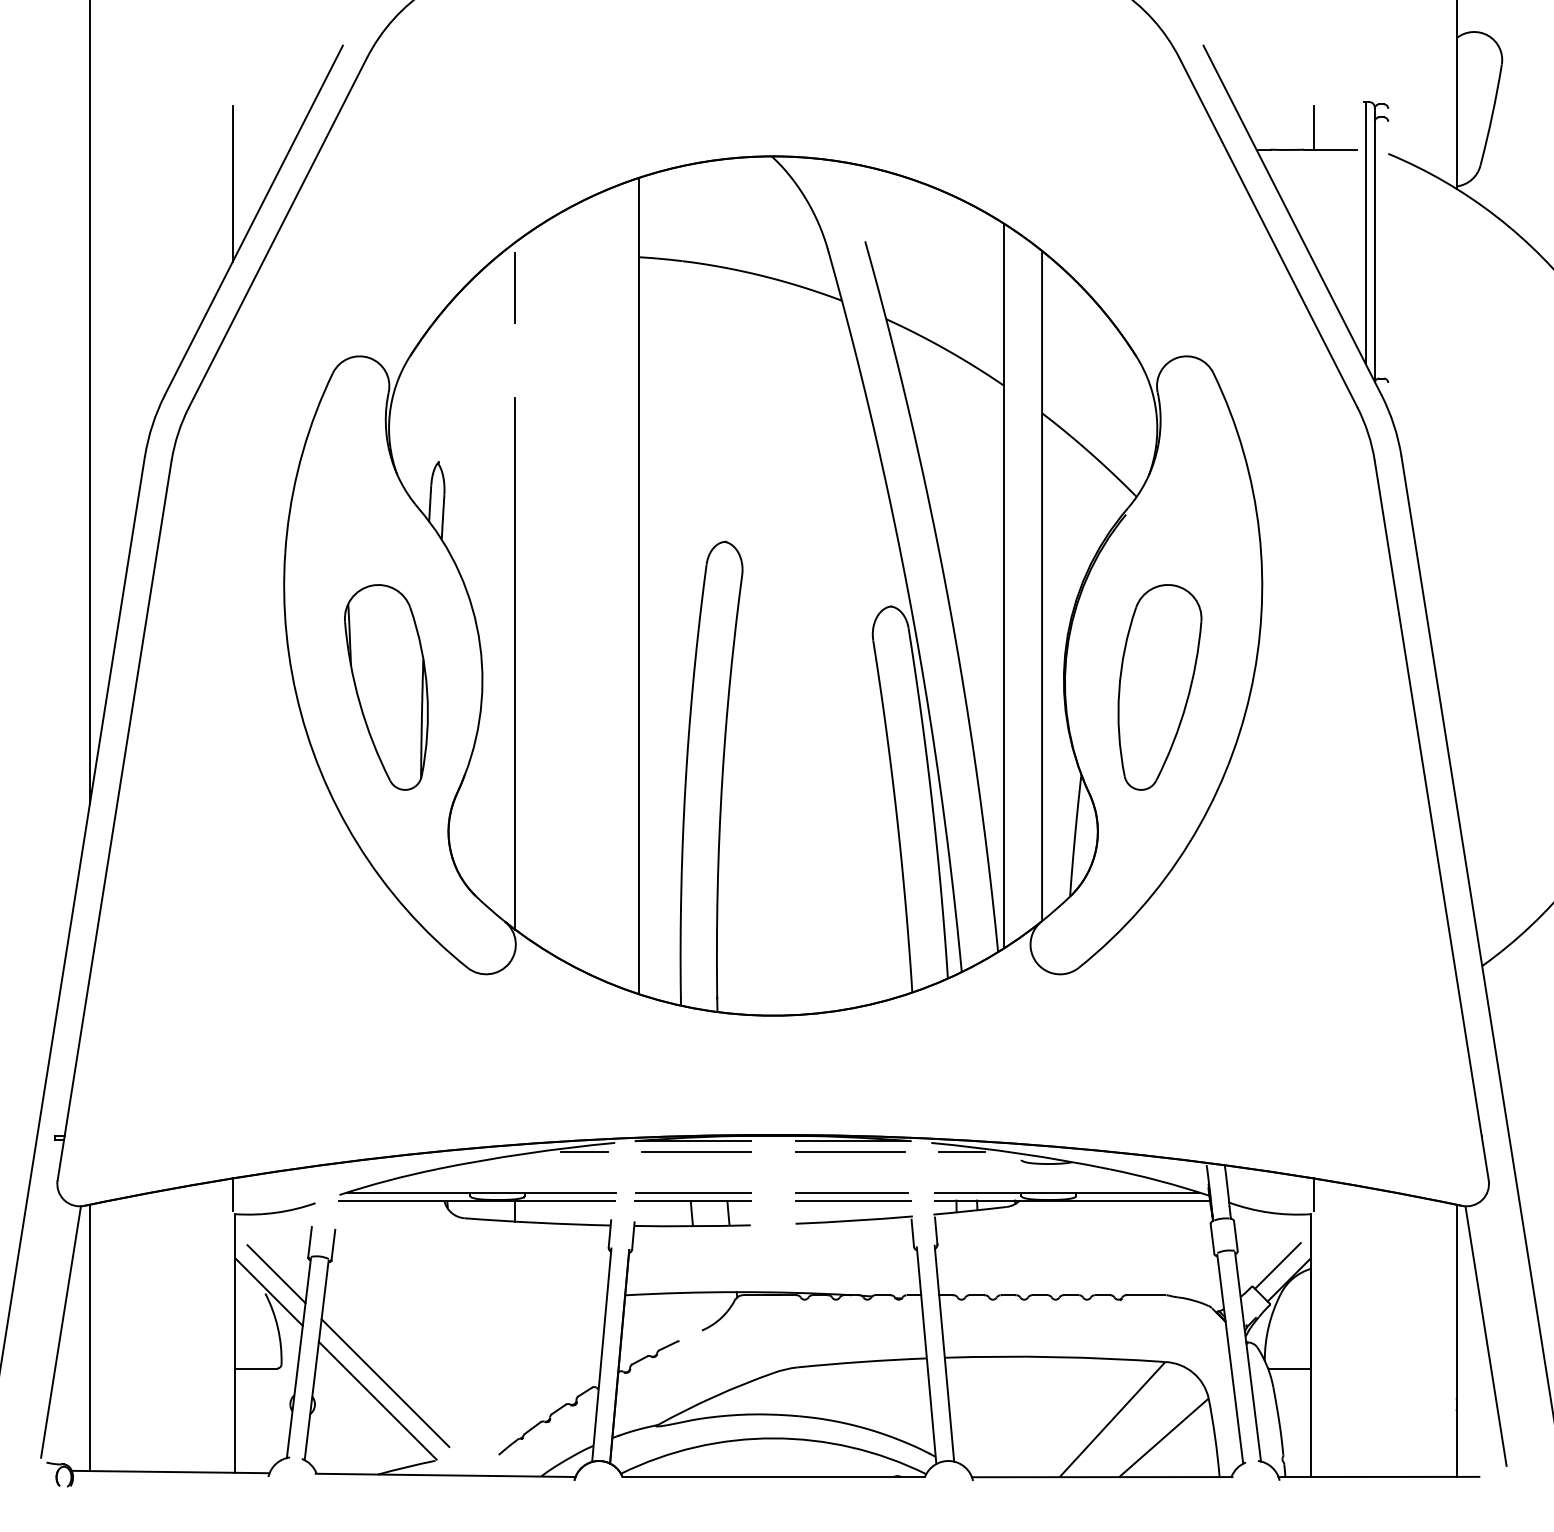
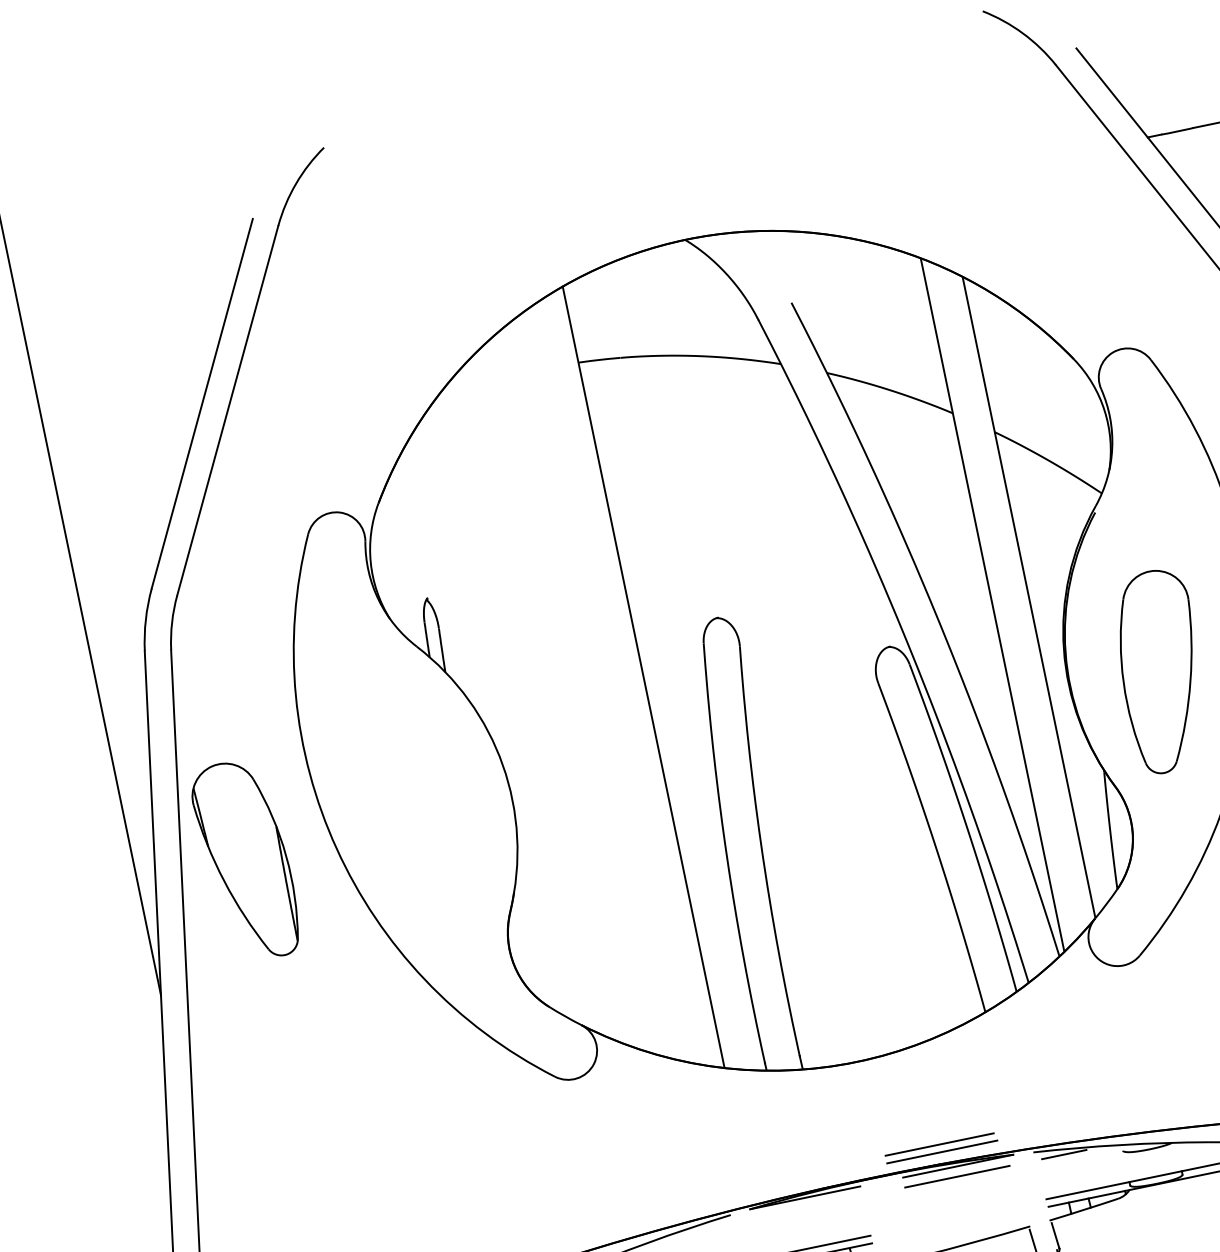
line: (1313, 127) -> (1197, 104), removed
line: (232, 184) -> (174, 373), removed
line: (515, 287) -> (465, 416), removed
line: (515, 663) -> (540, 775), removed
part: (386, 687) -> (246, 860), moved
line: (584, 1151) -> (703, 1229), removed
line: (695, 1151) -> (809, 1207), removed
part: (853, 1196) -> (941, 1147), moved

